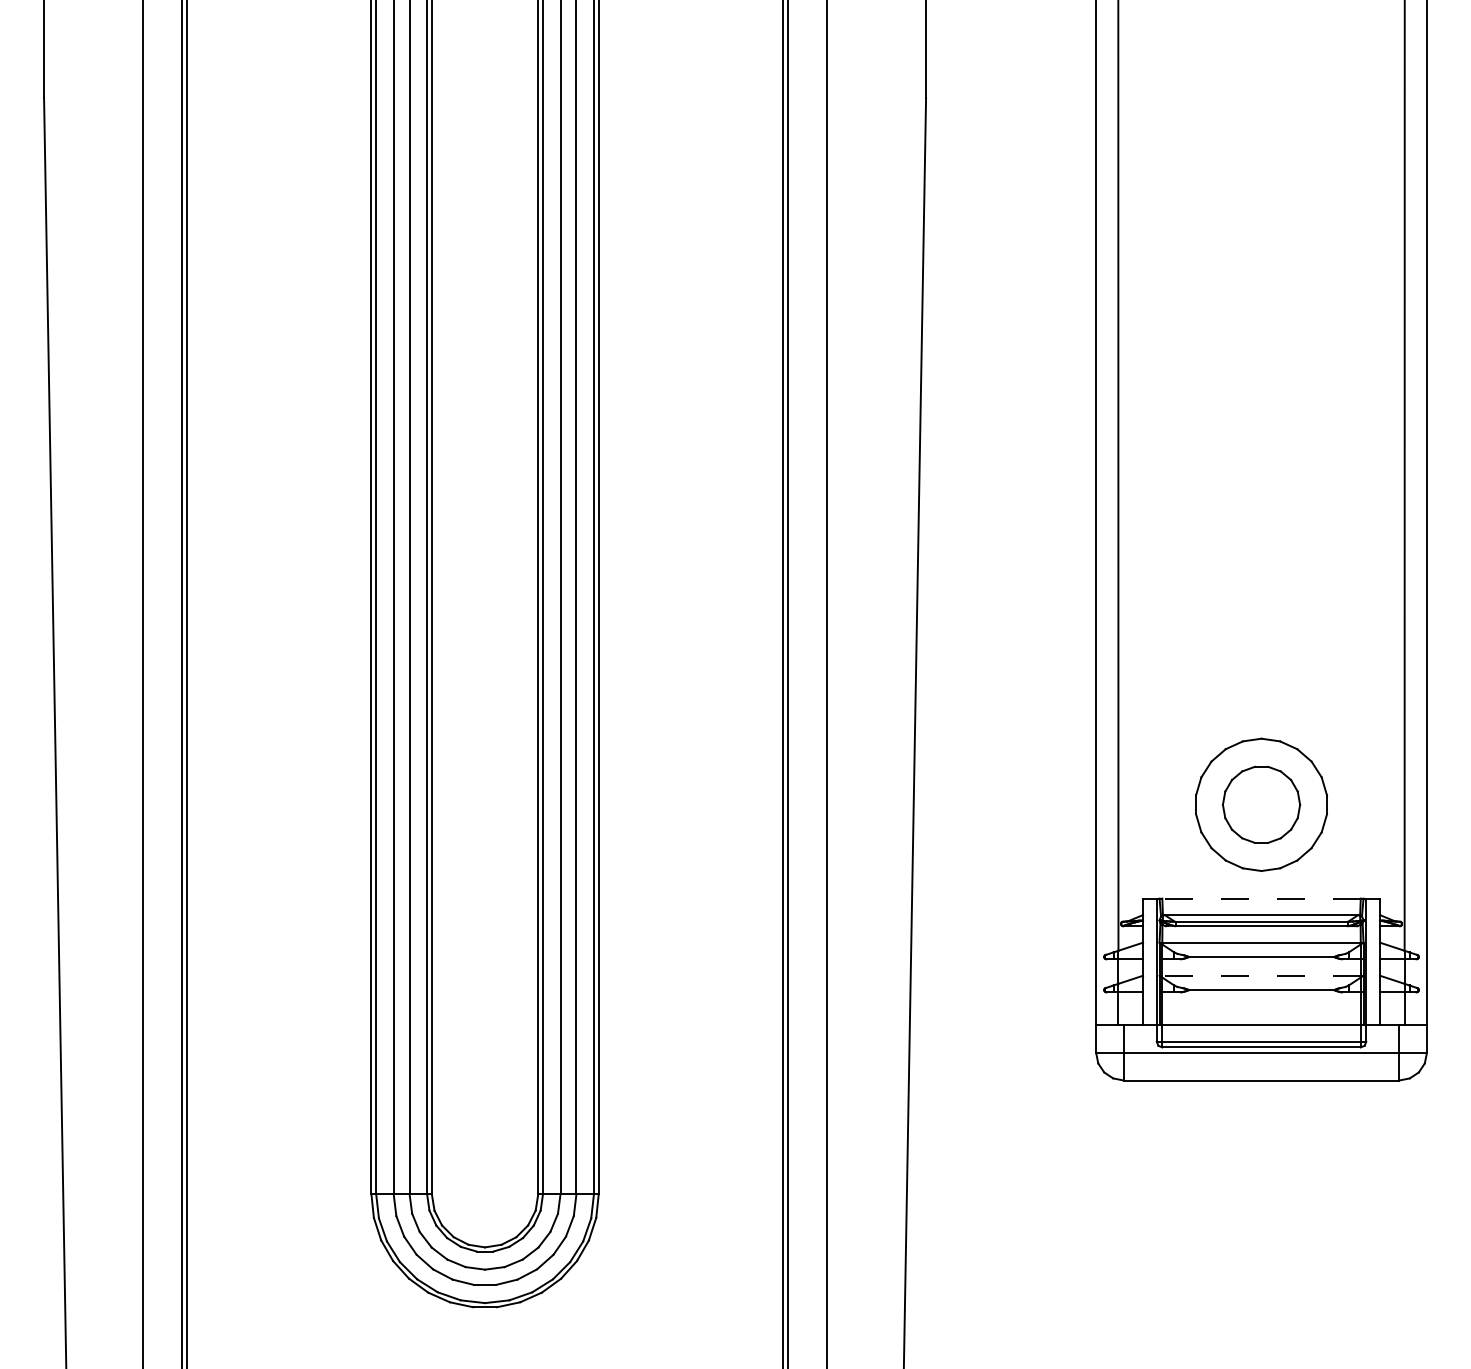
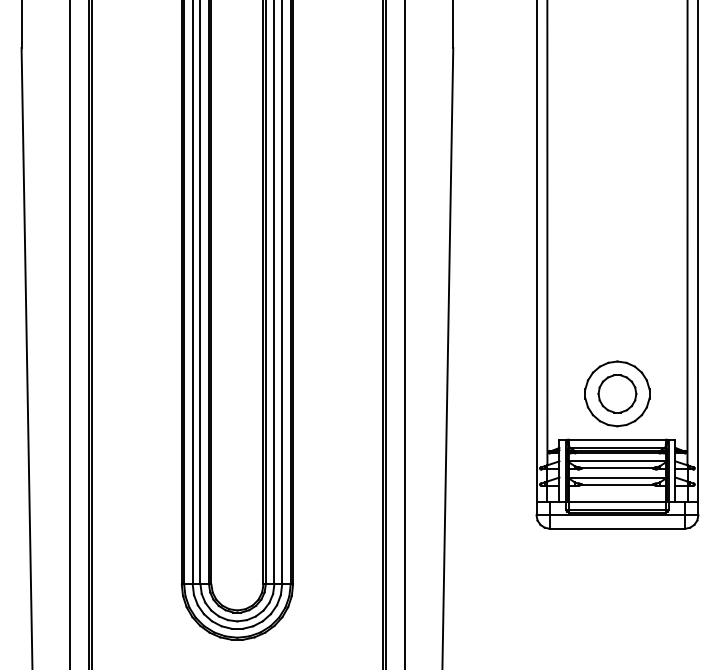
line: (1261, 898) -> (617, 439), dashed -> solid
line: (1261, 975) -> (617, 477), dashed -> solid

